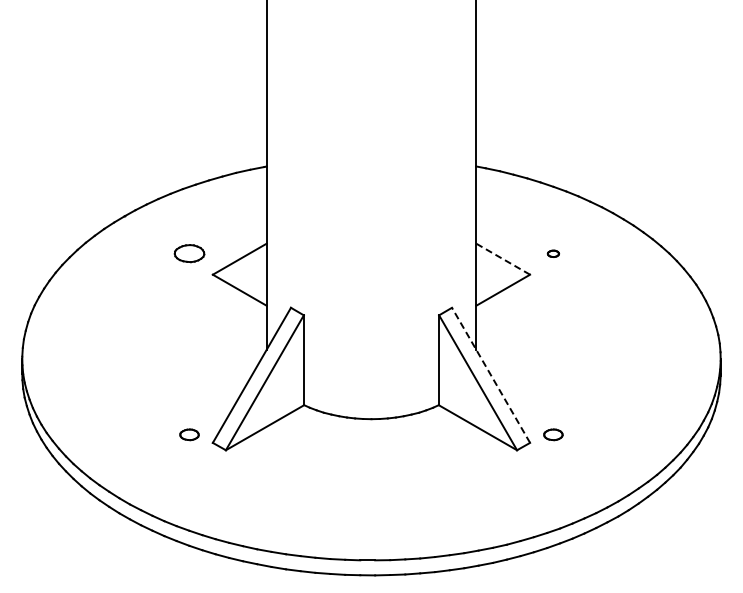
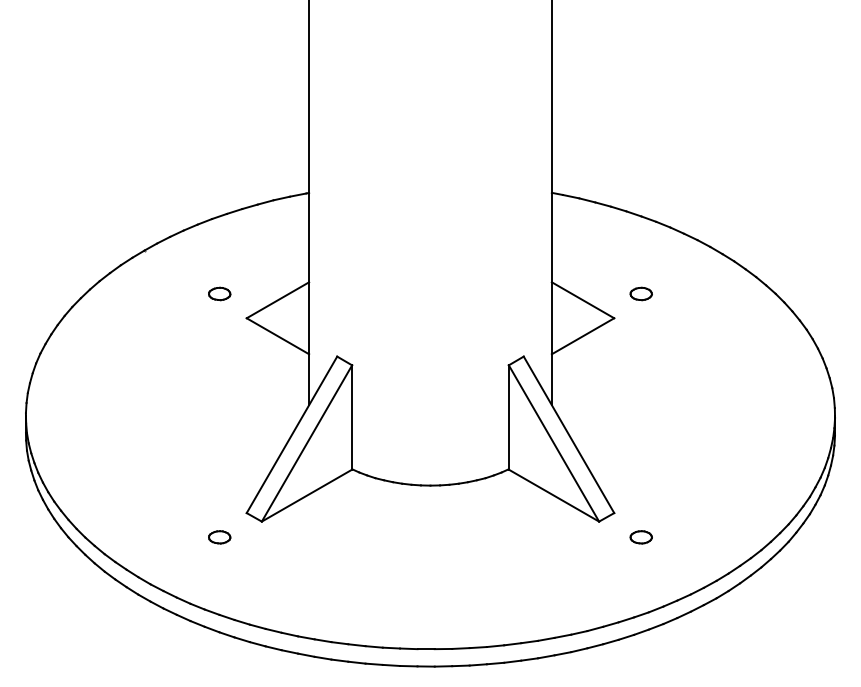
part: (189, 253) -> (219, 293), size x0.62
part: (553, 253) -> (641, 293), size x1.67
line: (502, 258) -> (582, 299), dashed -> solid
line: (490, 374) -> (568, 433), dashed -> solid
part: (189, 434) -> (219, 536), moved
part: (553, 434) -> (641, 536), moved

